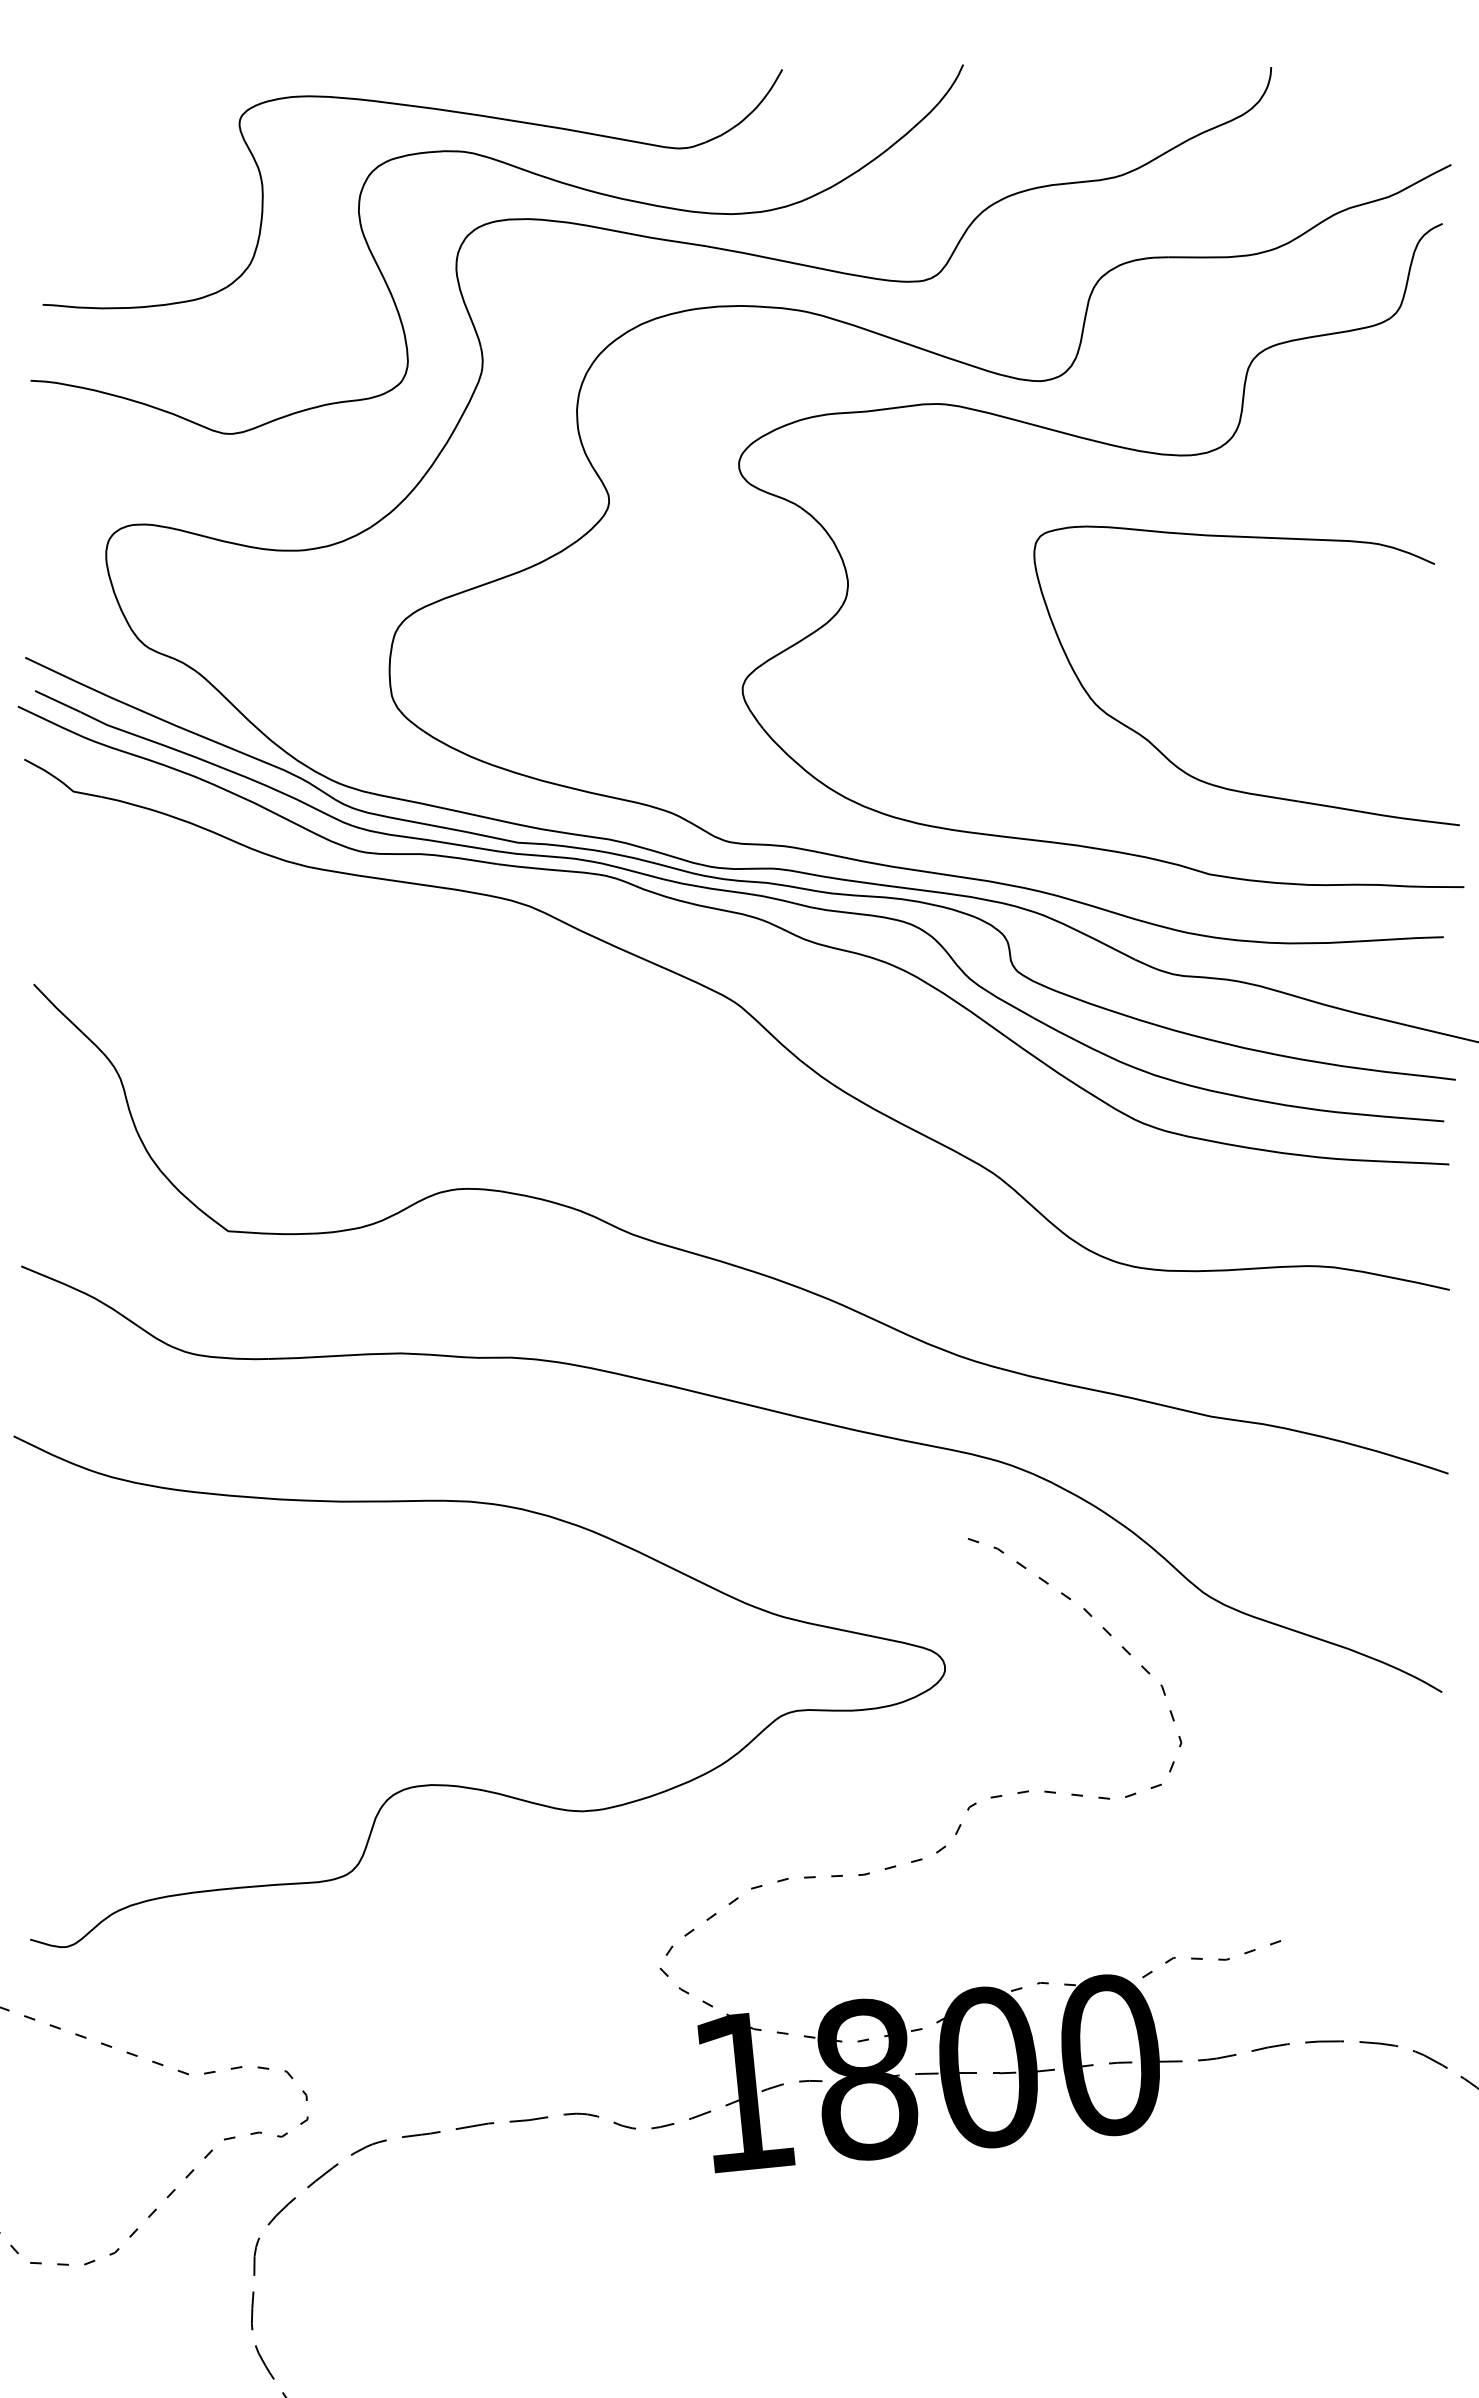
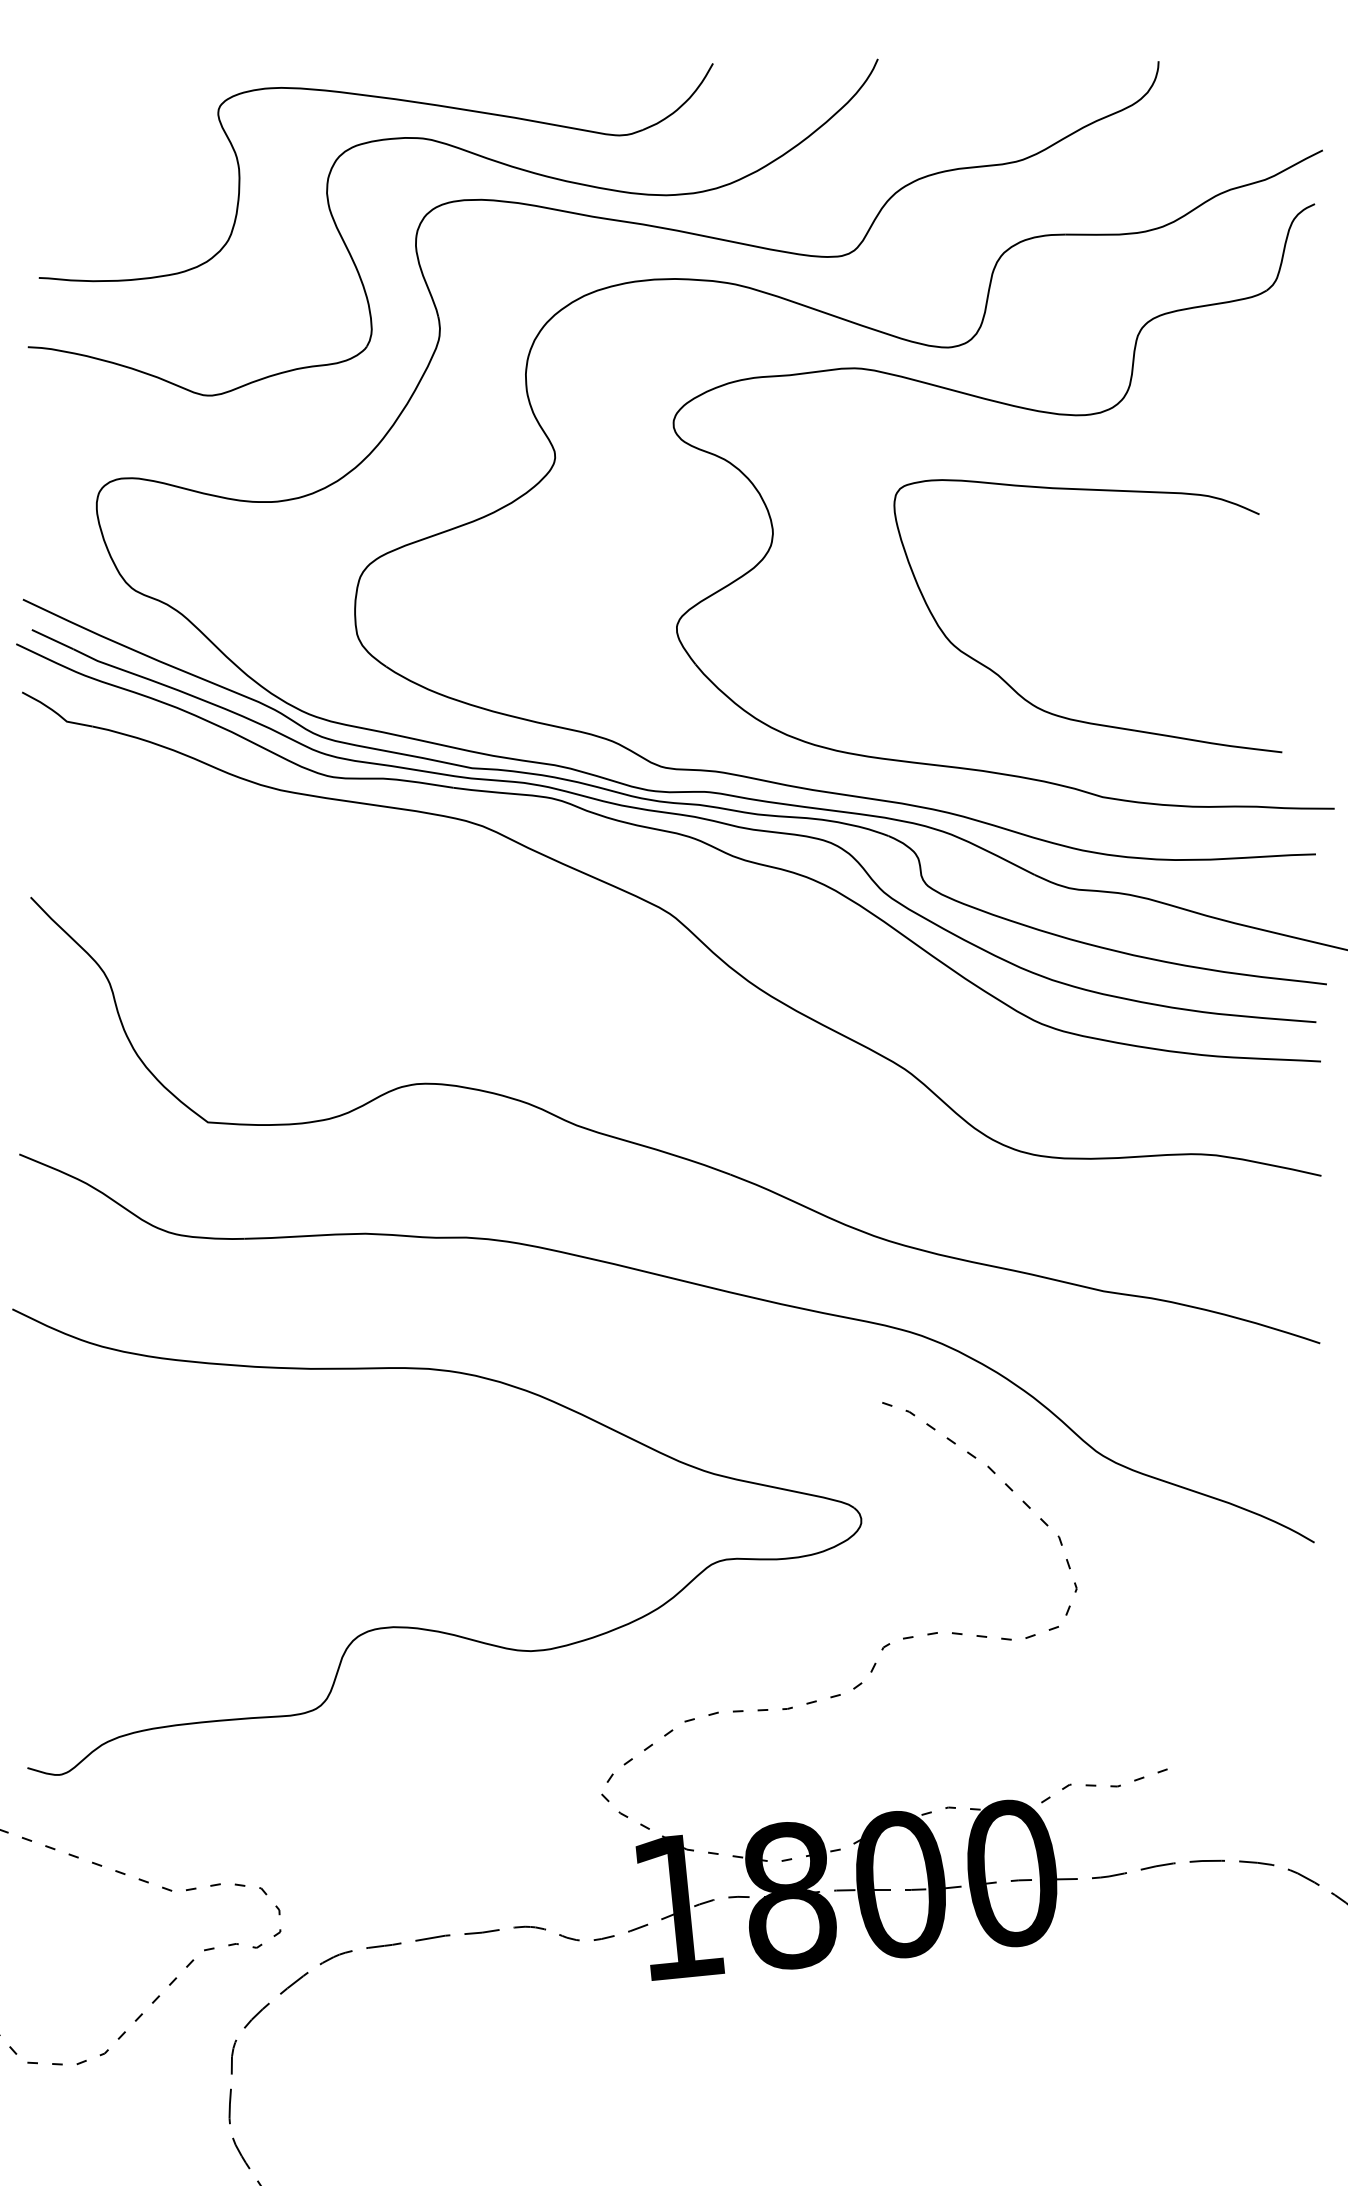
part: (1215, 784) -> (1059, 715), moved

